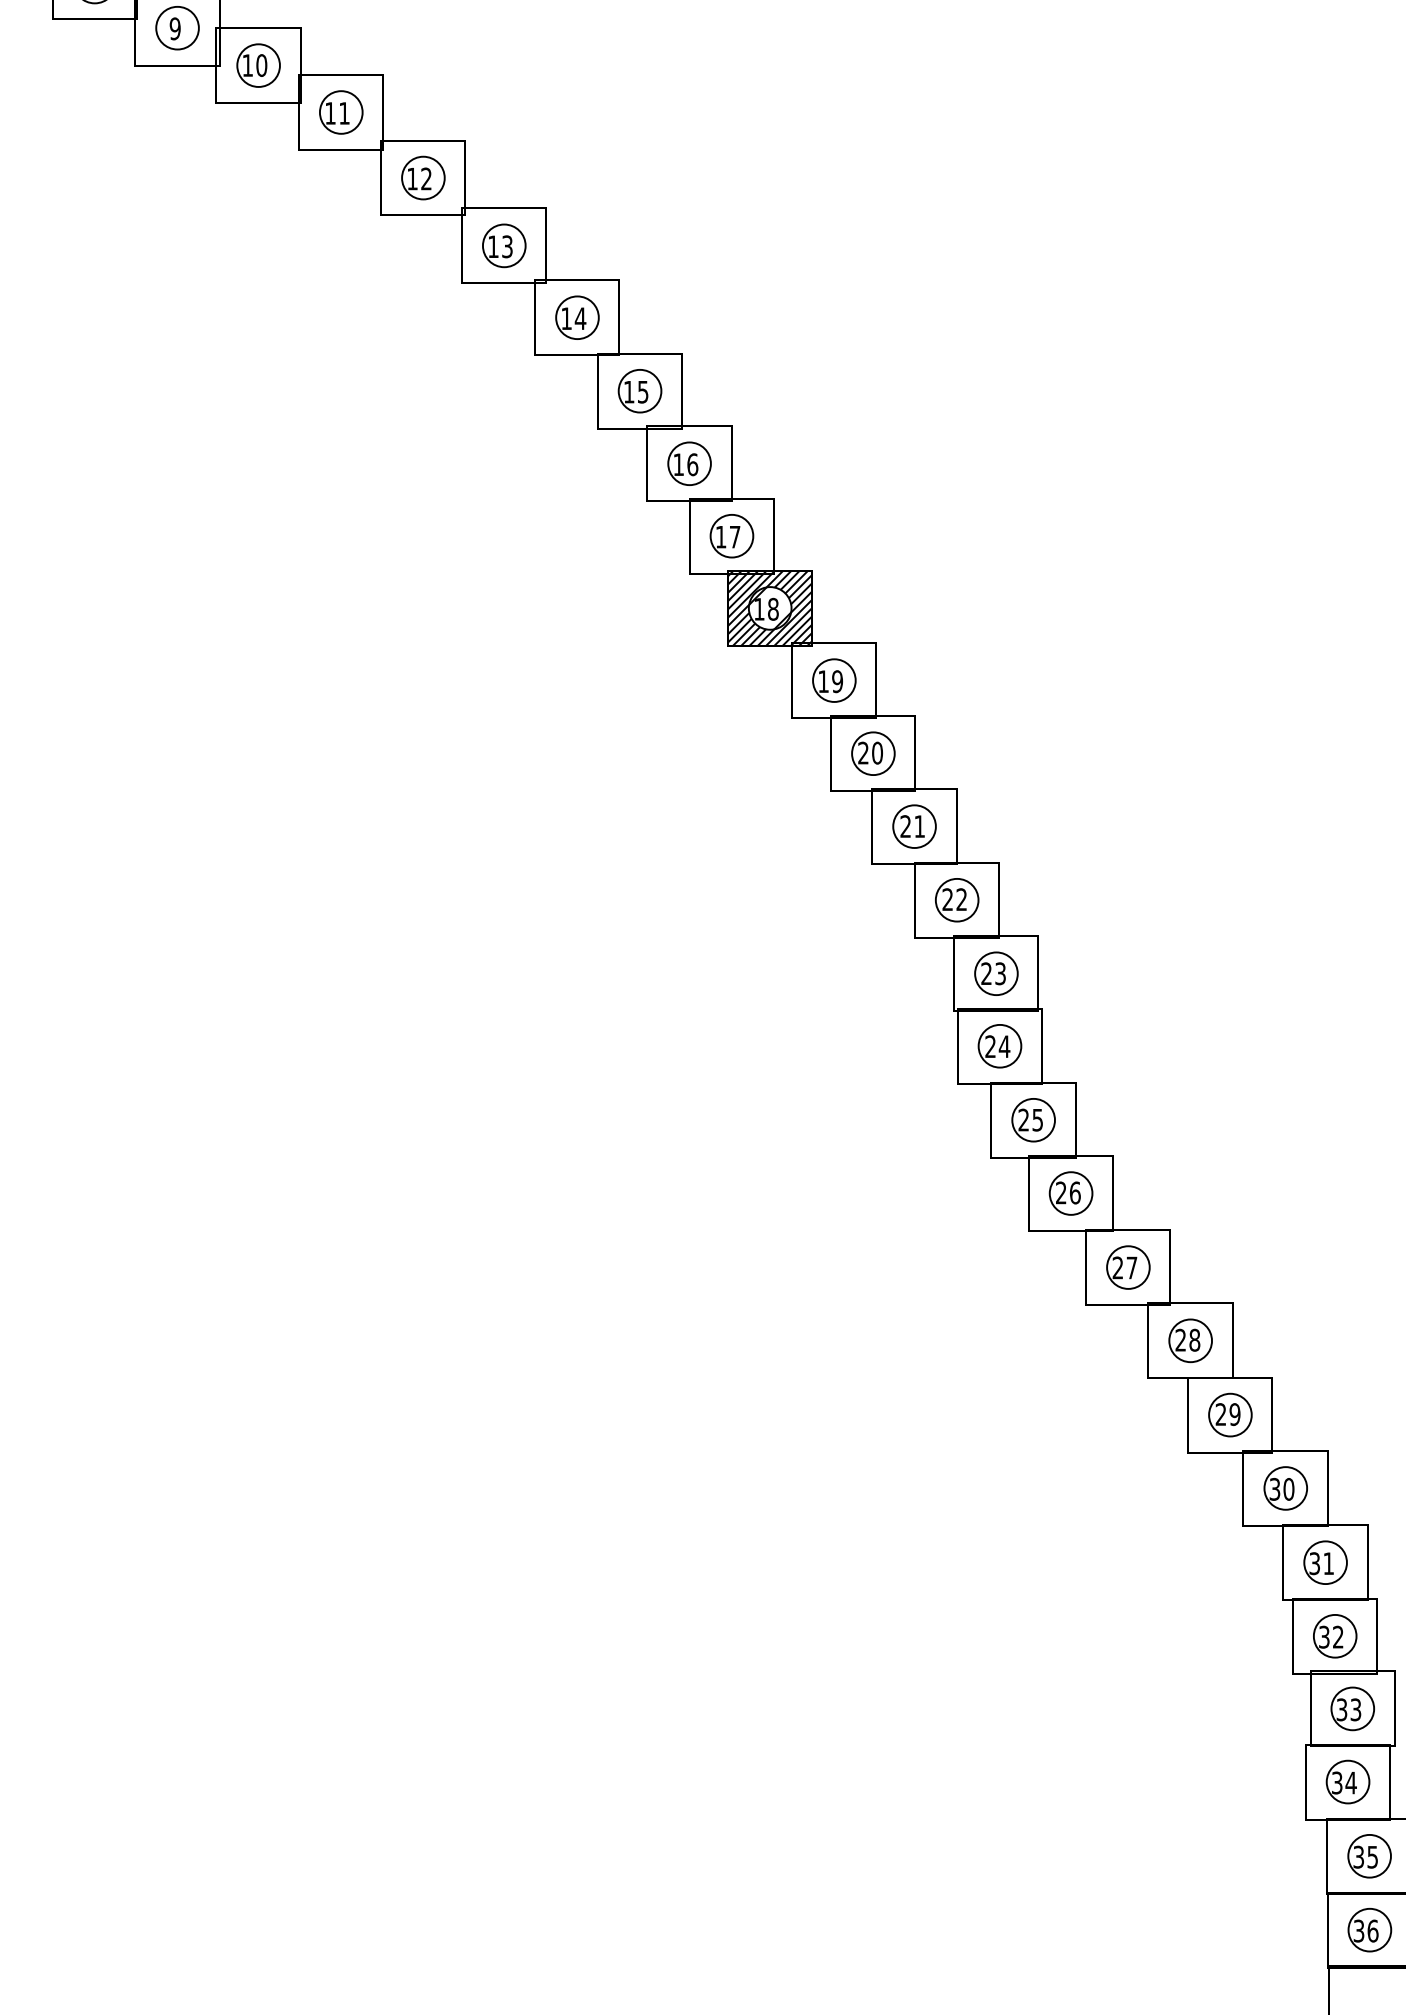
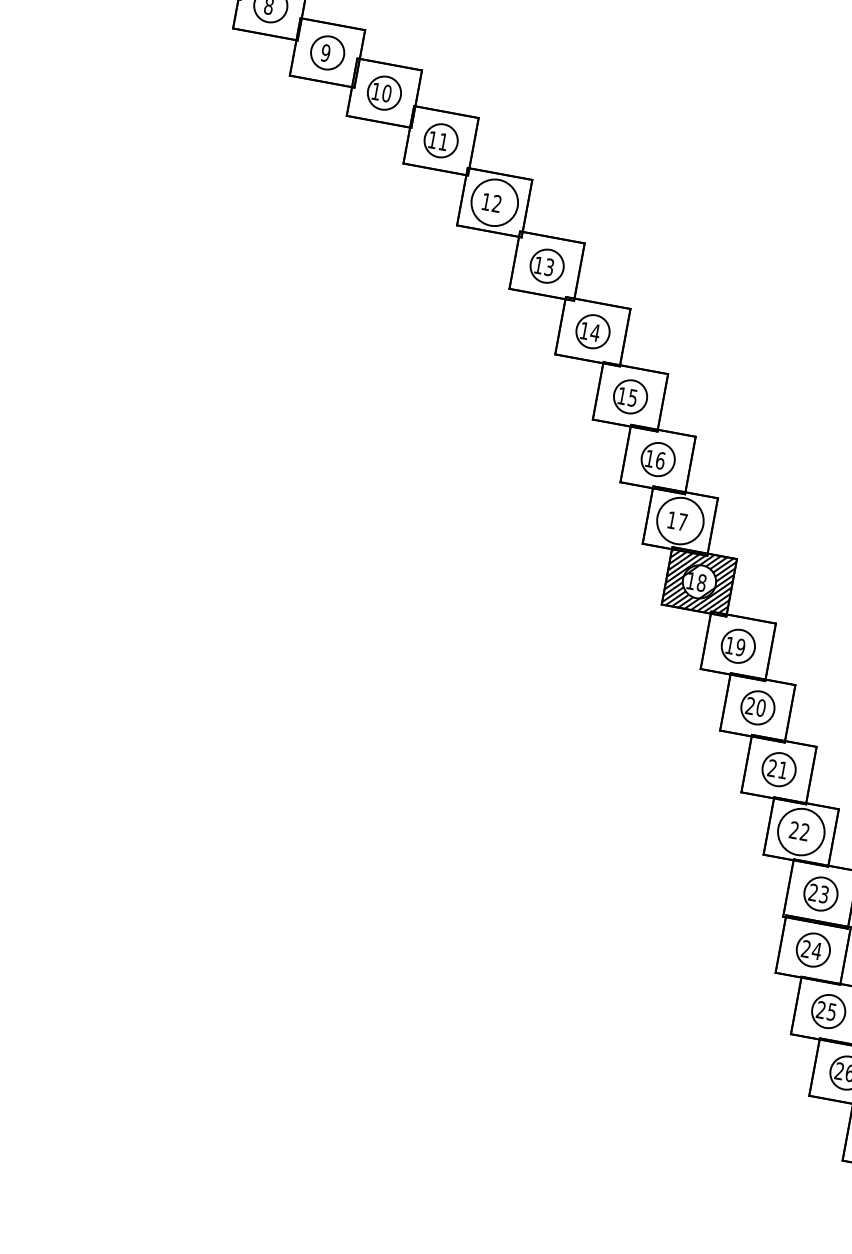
circle: (423, 177) -> (494, 202), size x1.4
circle: (731, 535) -> (680, 520), size x1.4
circle: (956, 899) -> (800, 831), size x1.4

